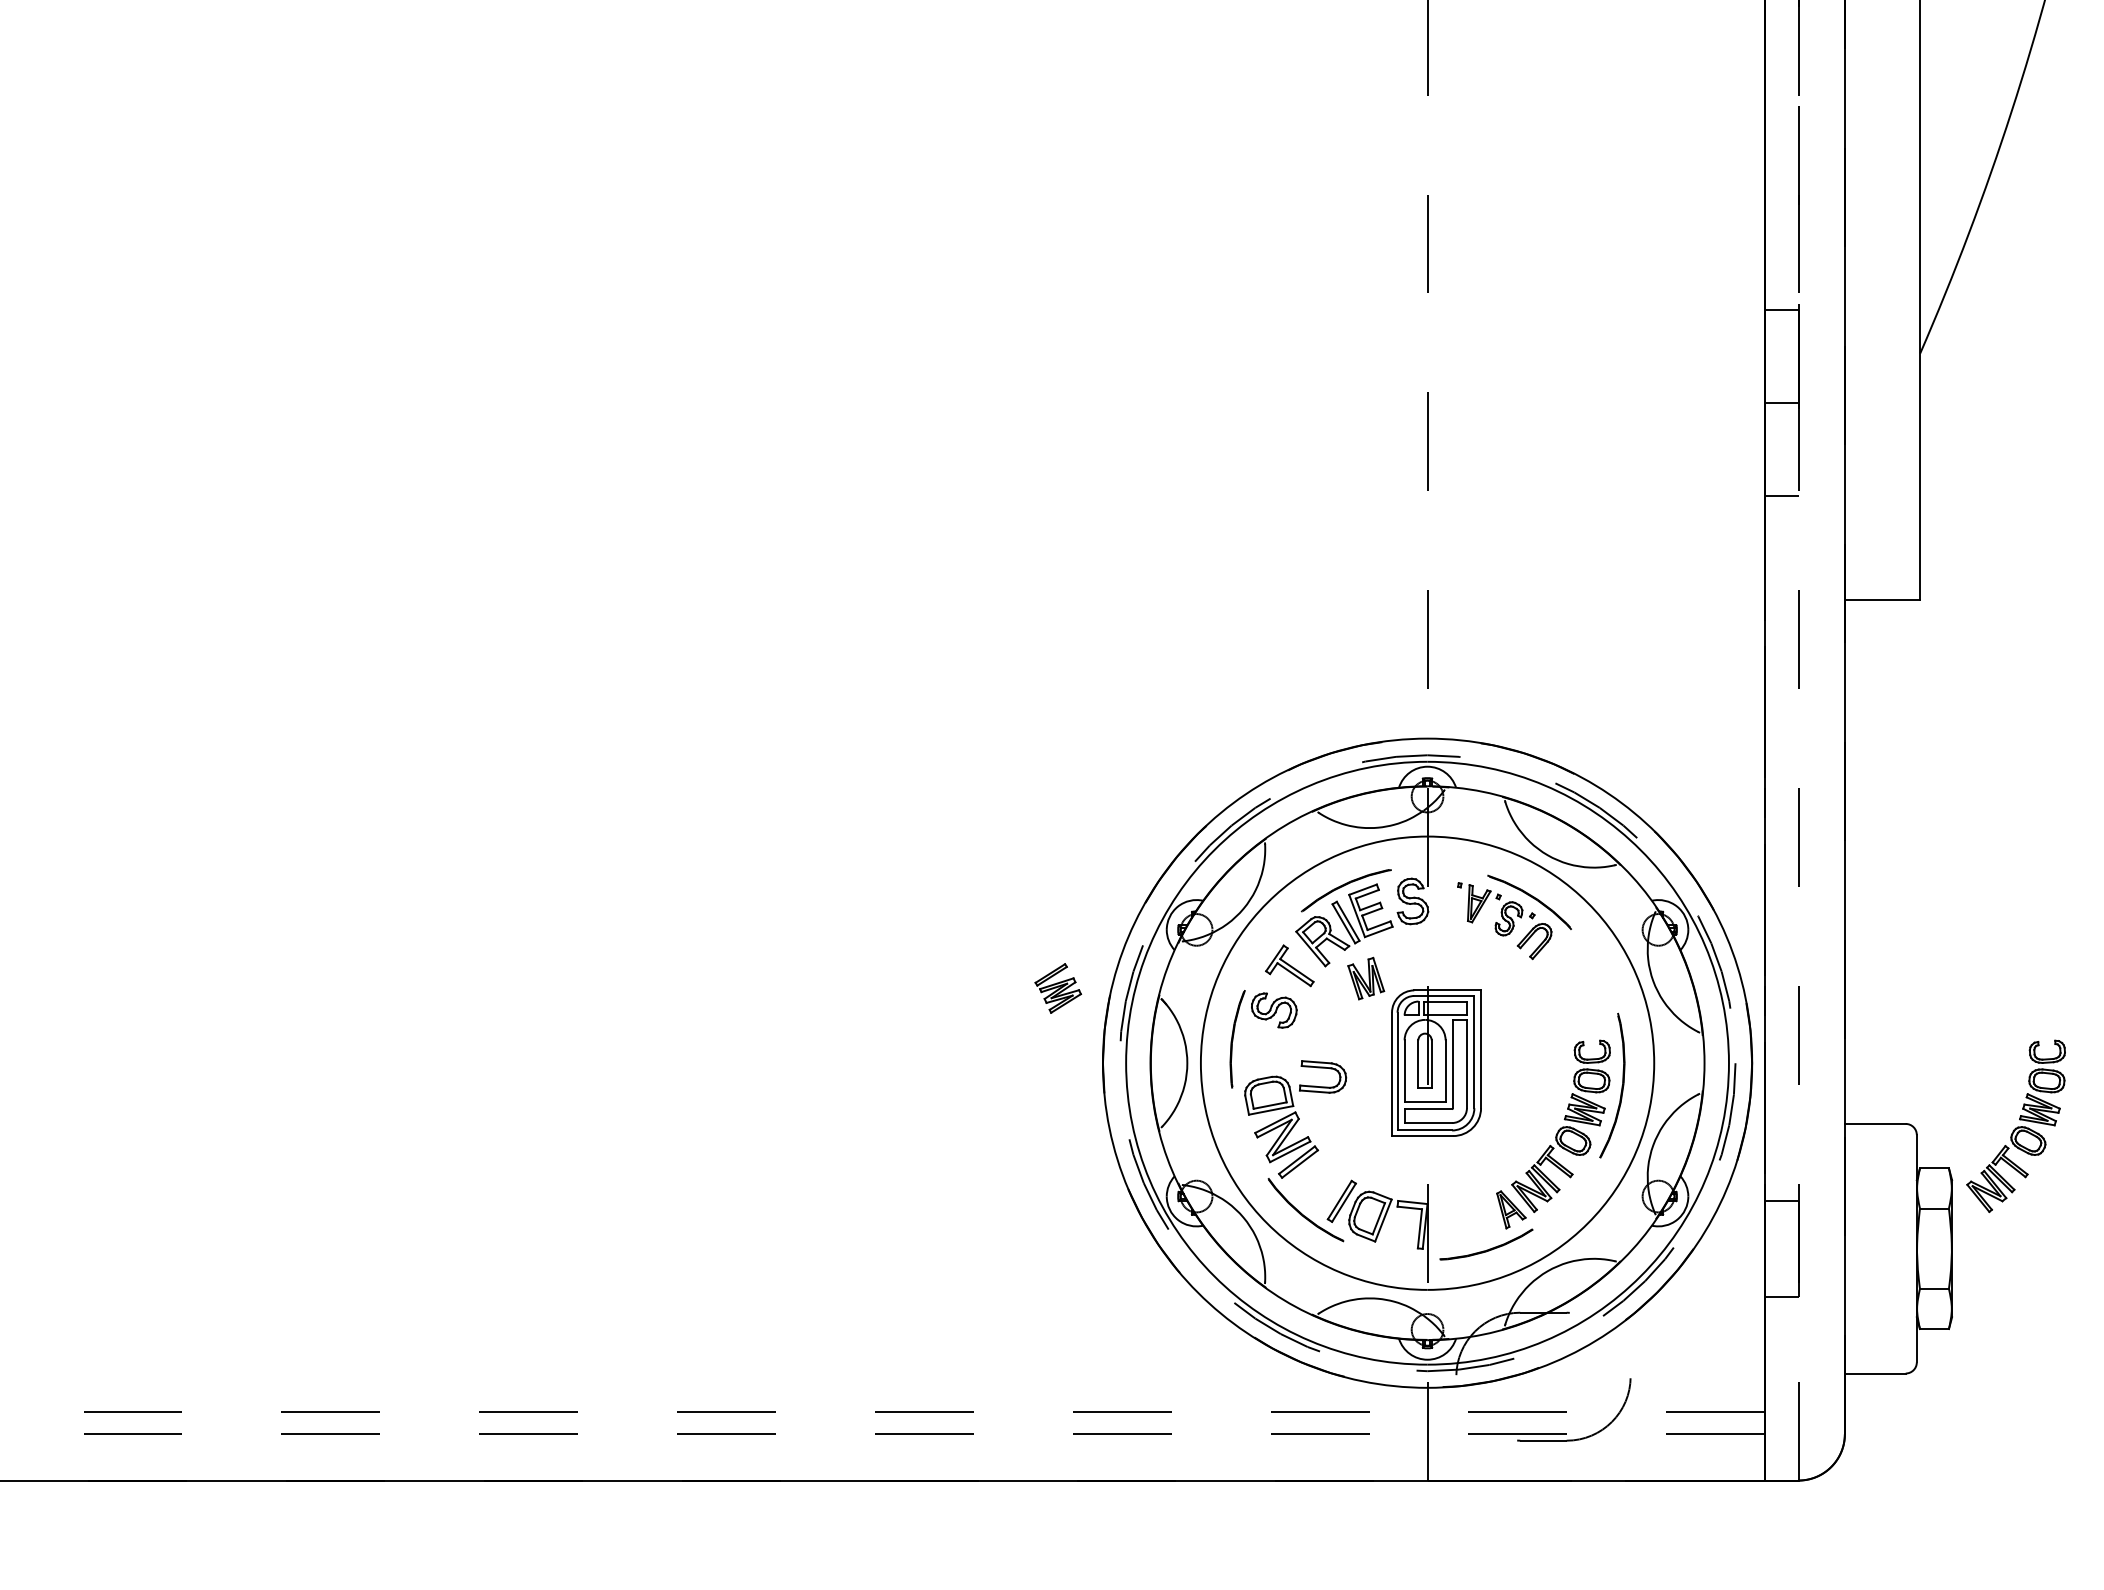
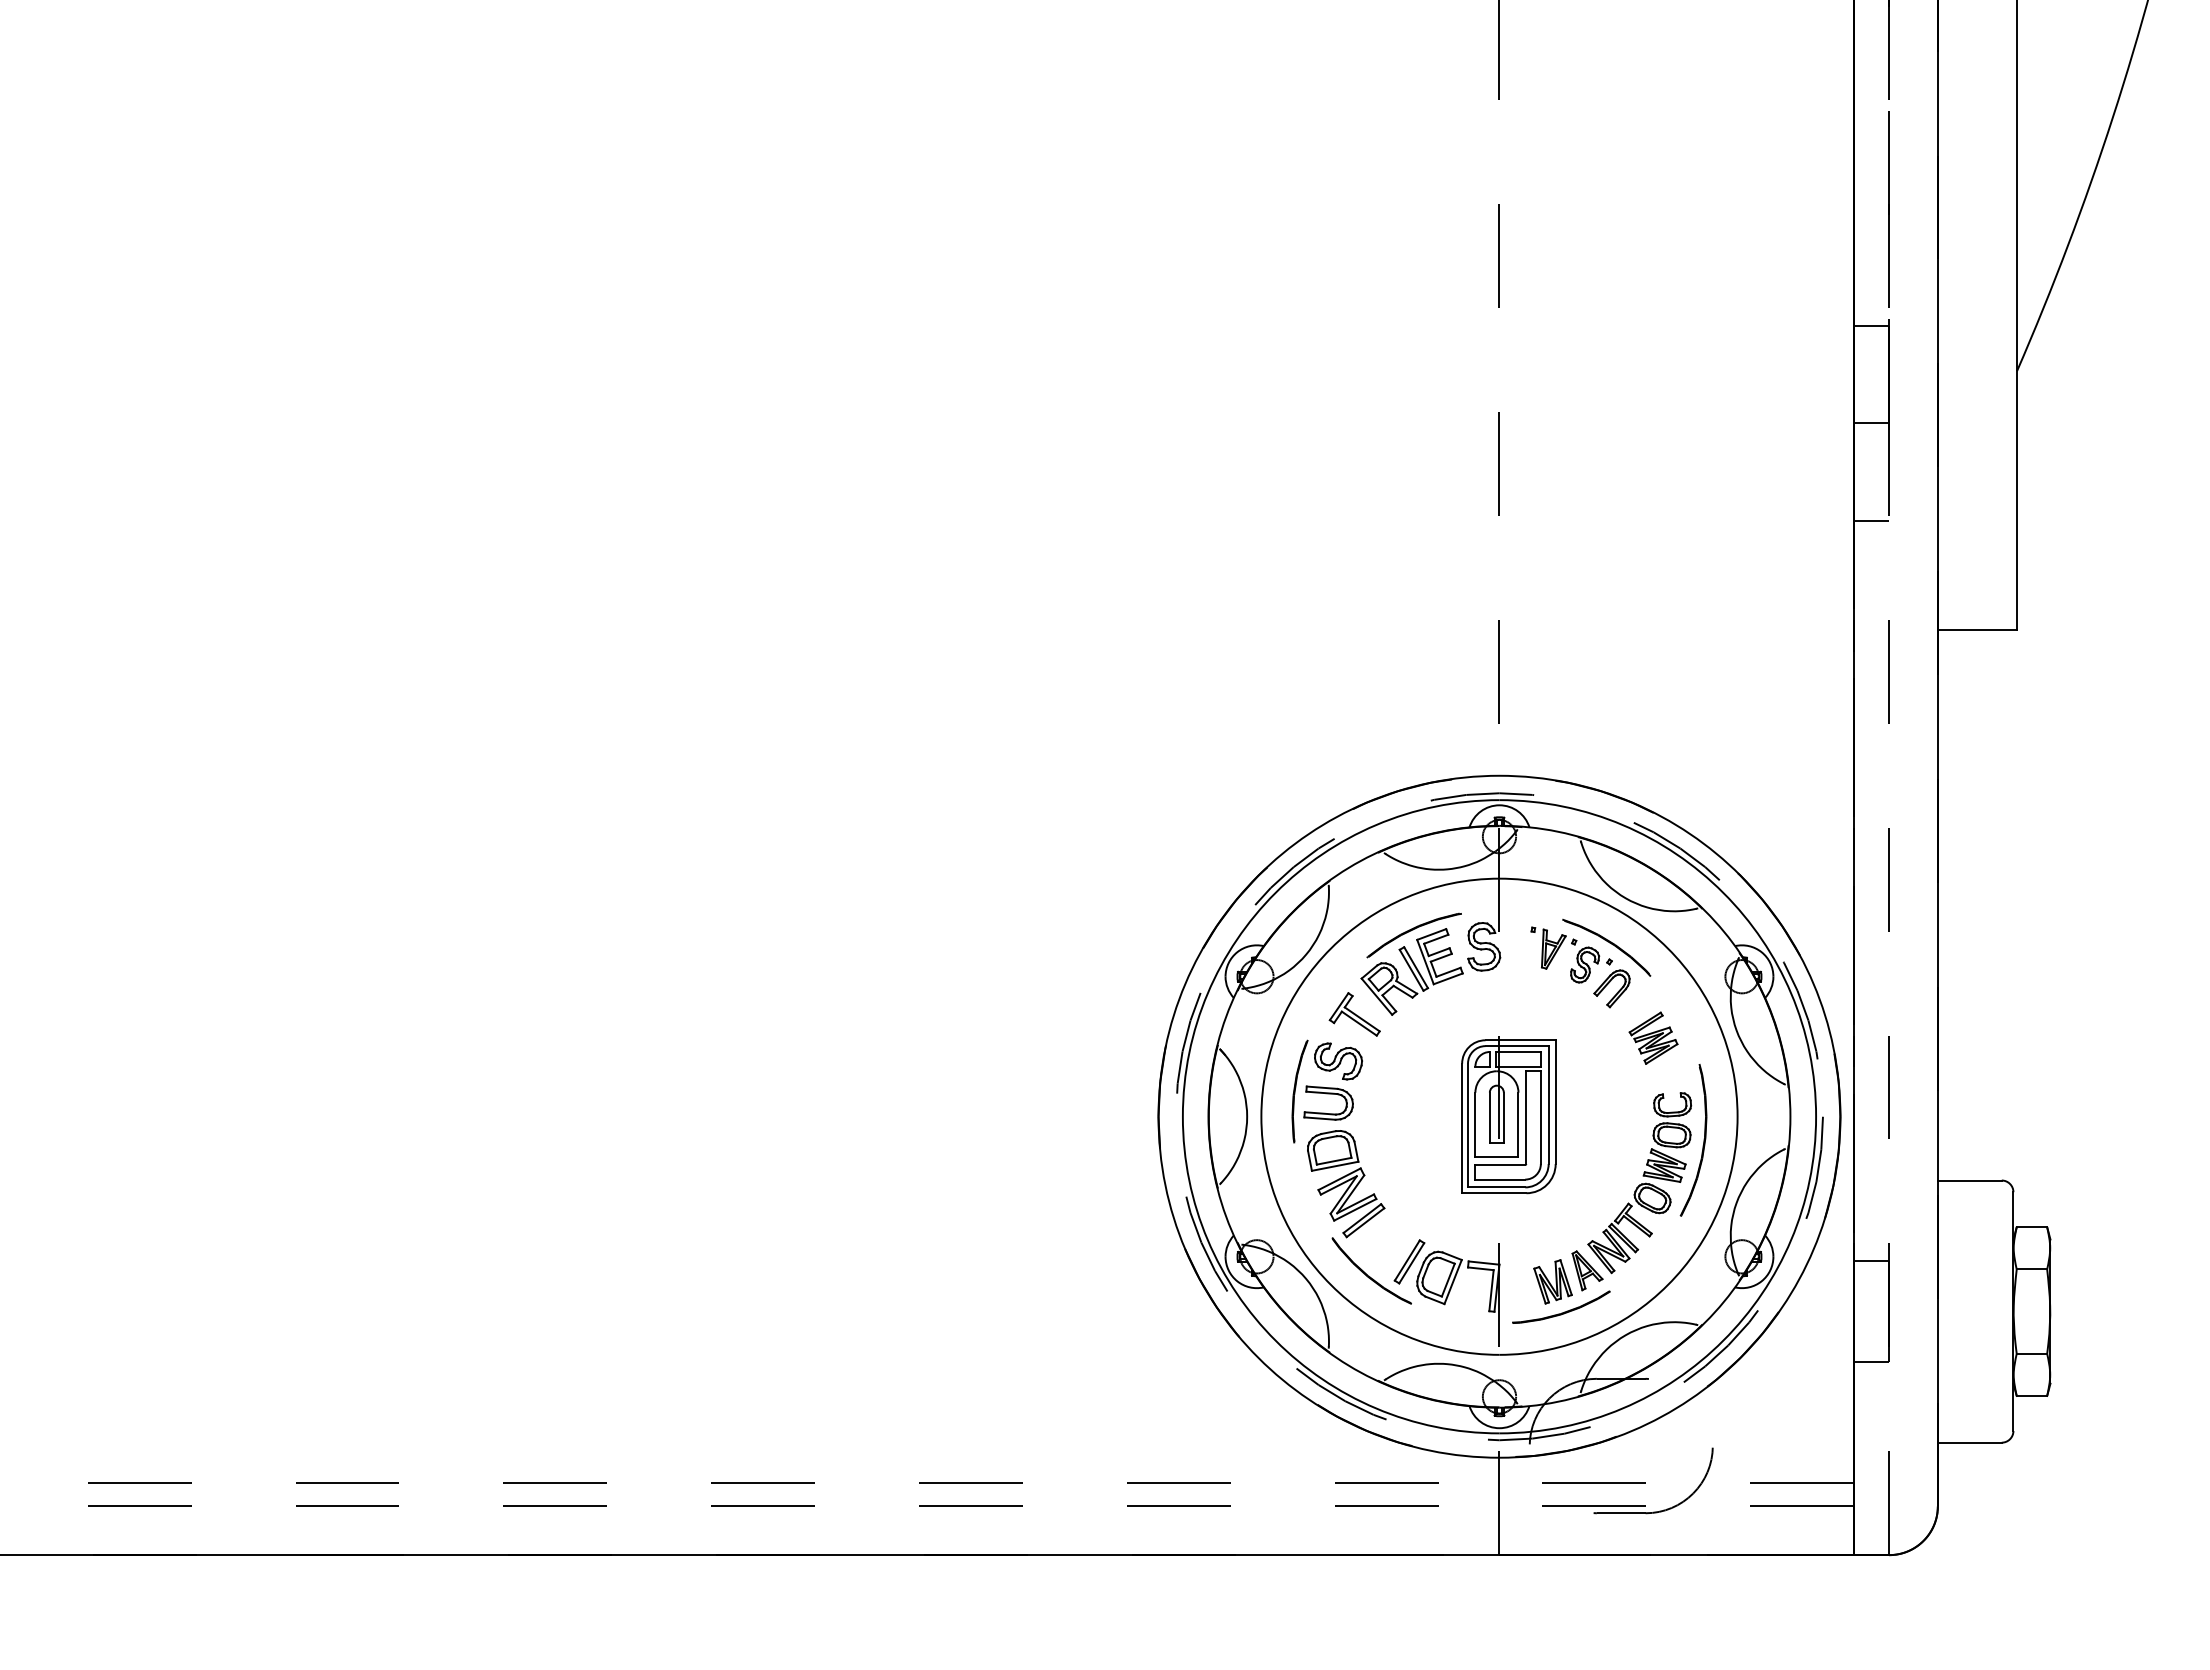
part: (1365, 978) -> (1552, 1281), moved
part: (1058, 987) -> (1653, 1037), moved
part: (1322, 1068) -> (1328, 1094), moved
part: (2015, 1126) -> (2117, 1183), removed

